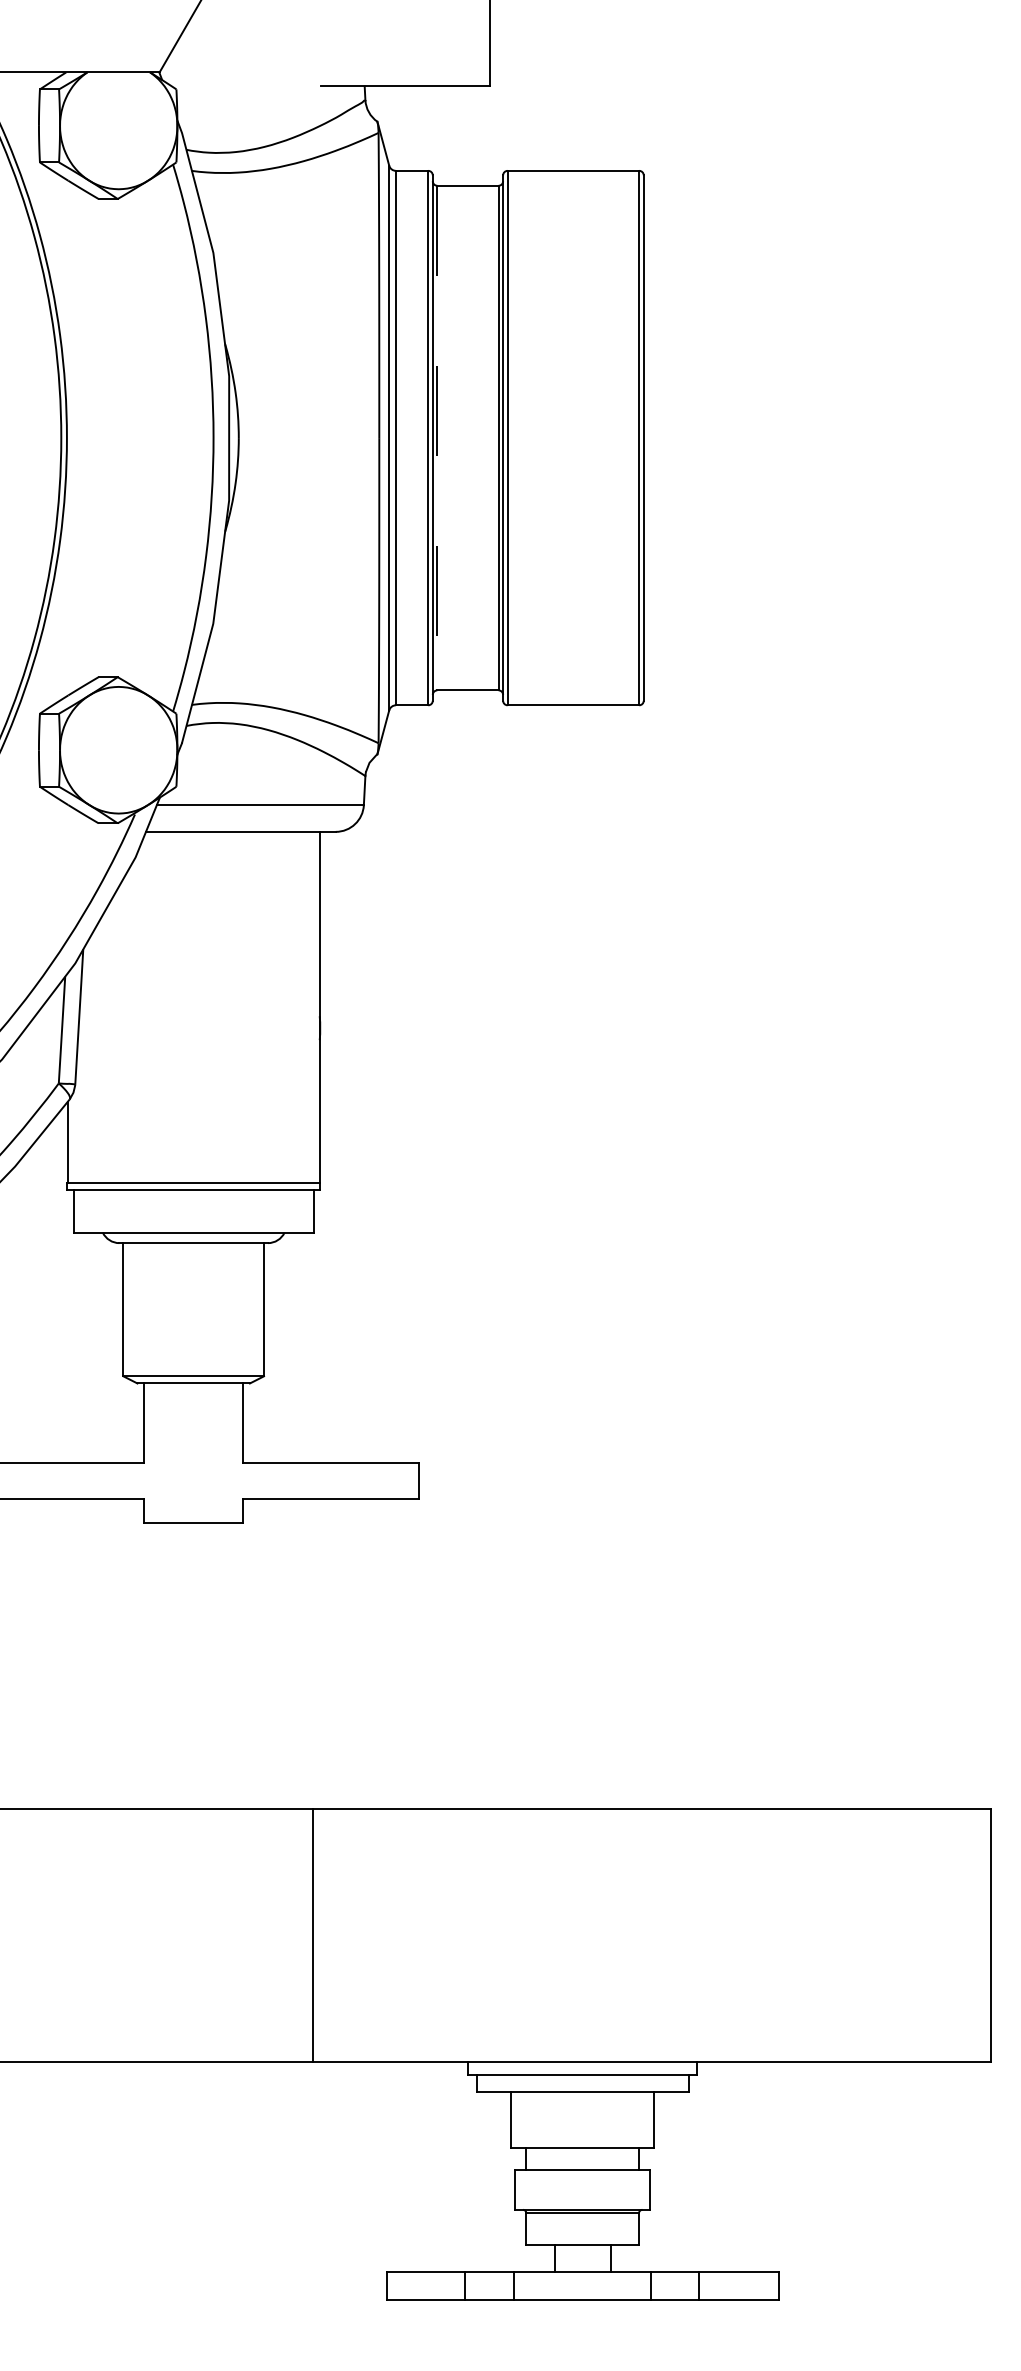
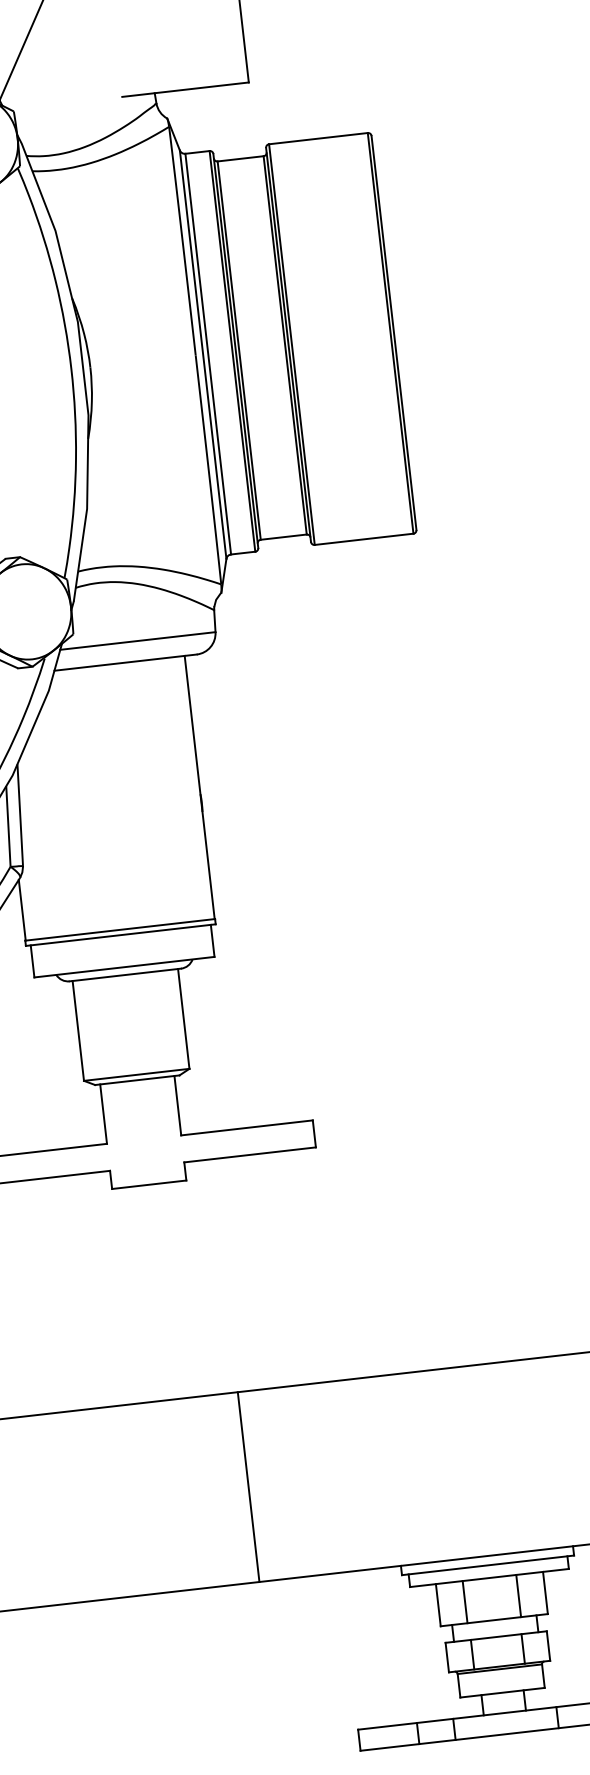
line: (437, 438) -> (239, 350), dashed -> solid
line: (313, 1935) -> (248, 1486), moved
line: (546, 2119) -> (464, 1601), added
line: (618, 2119) -> (518, 1595), added
line: (548, 2189) -> (472, 1654), added
line: (616, 2189) -> (523, 1648), added

